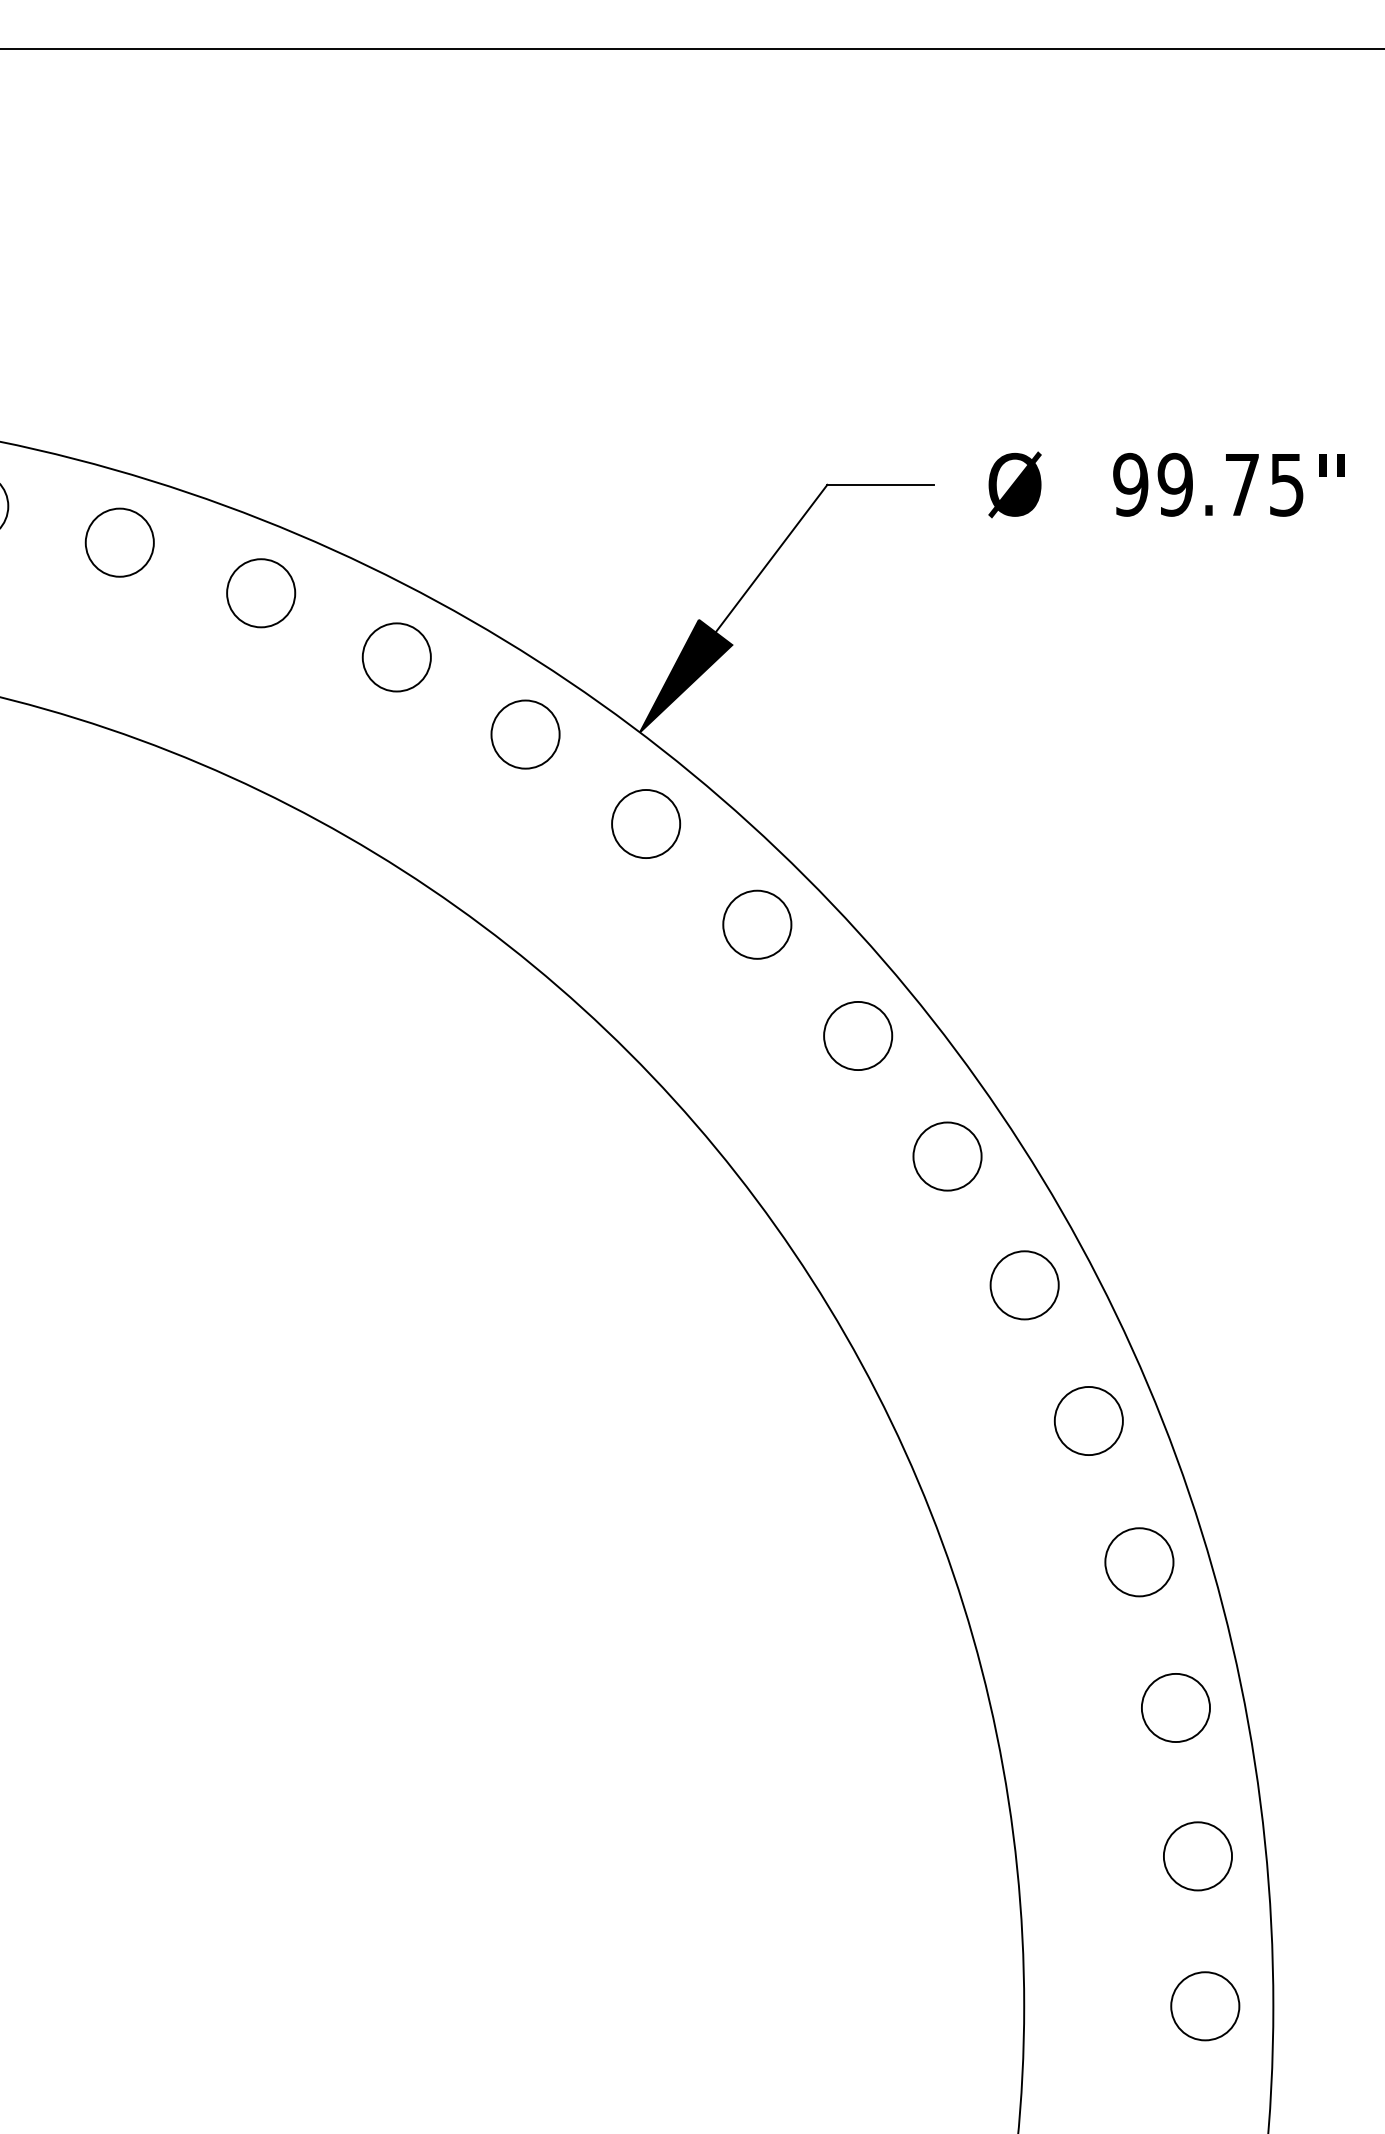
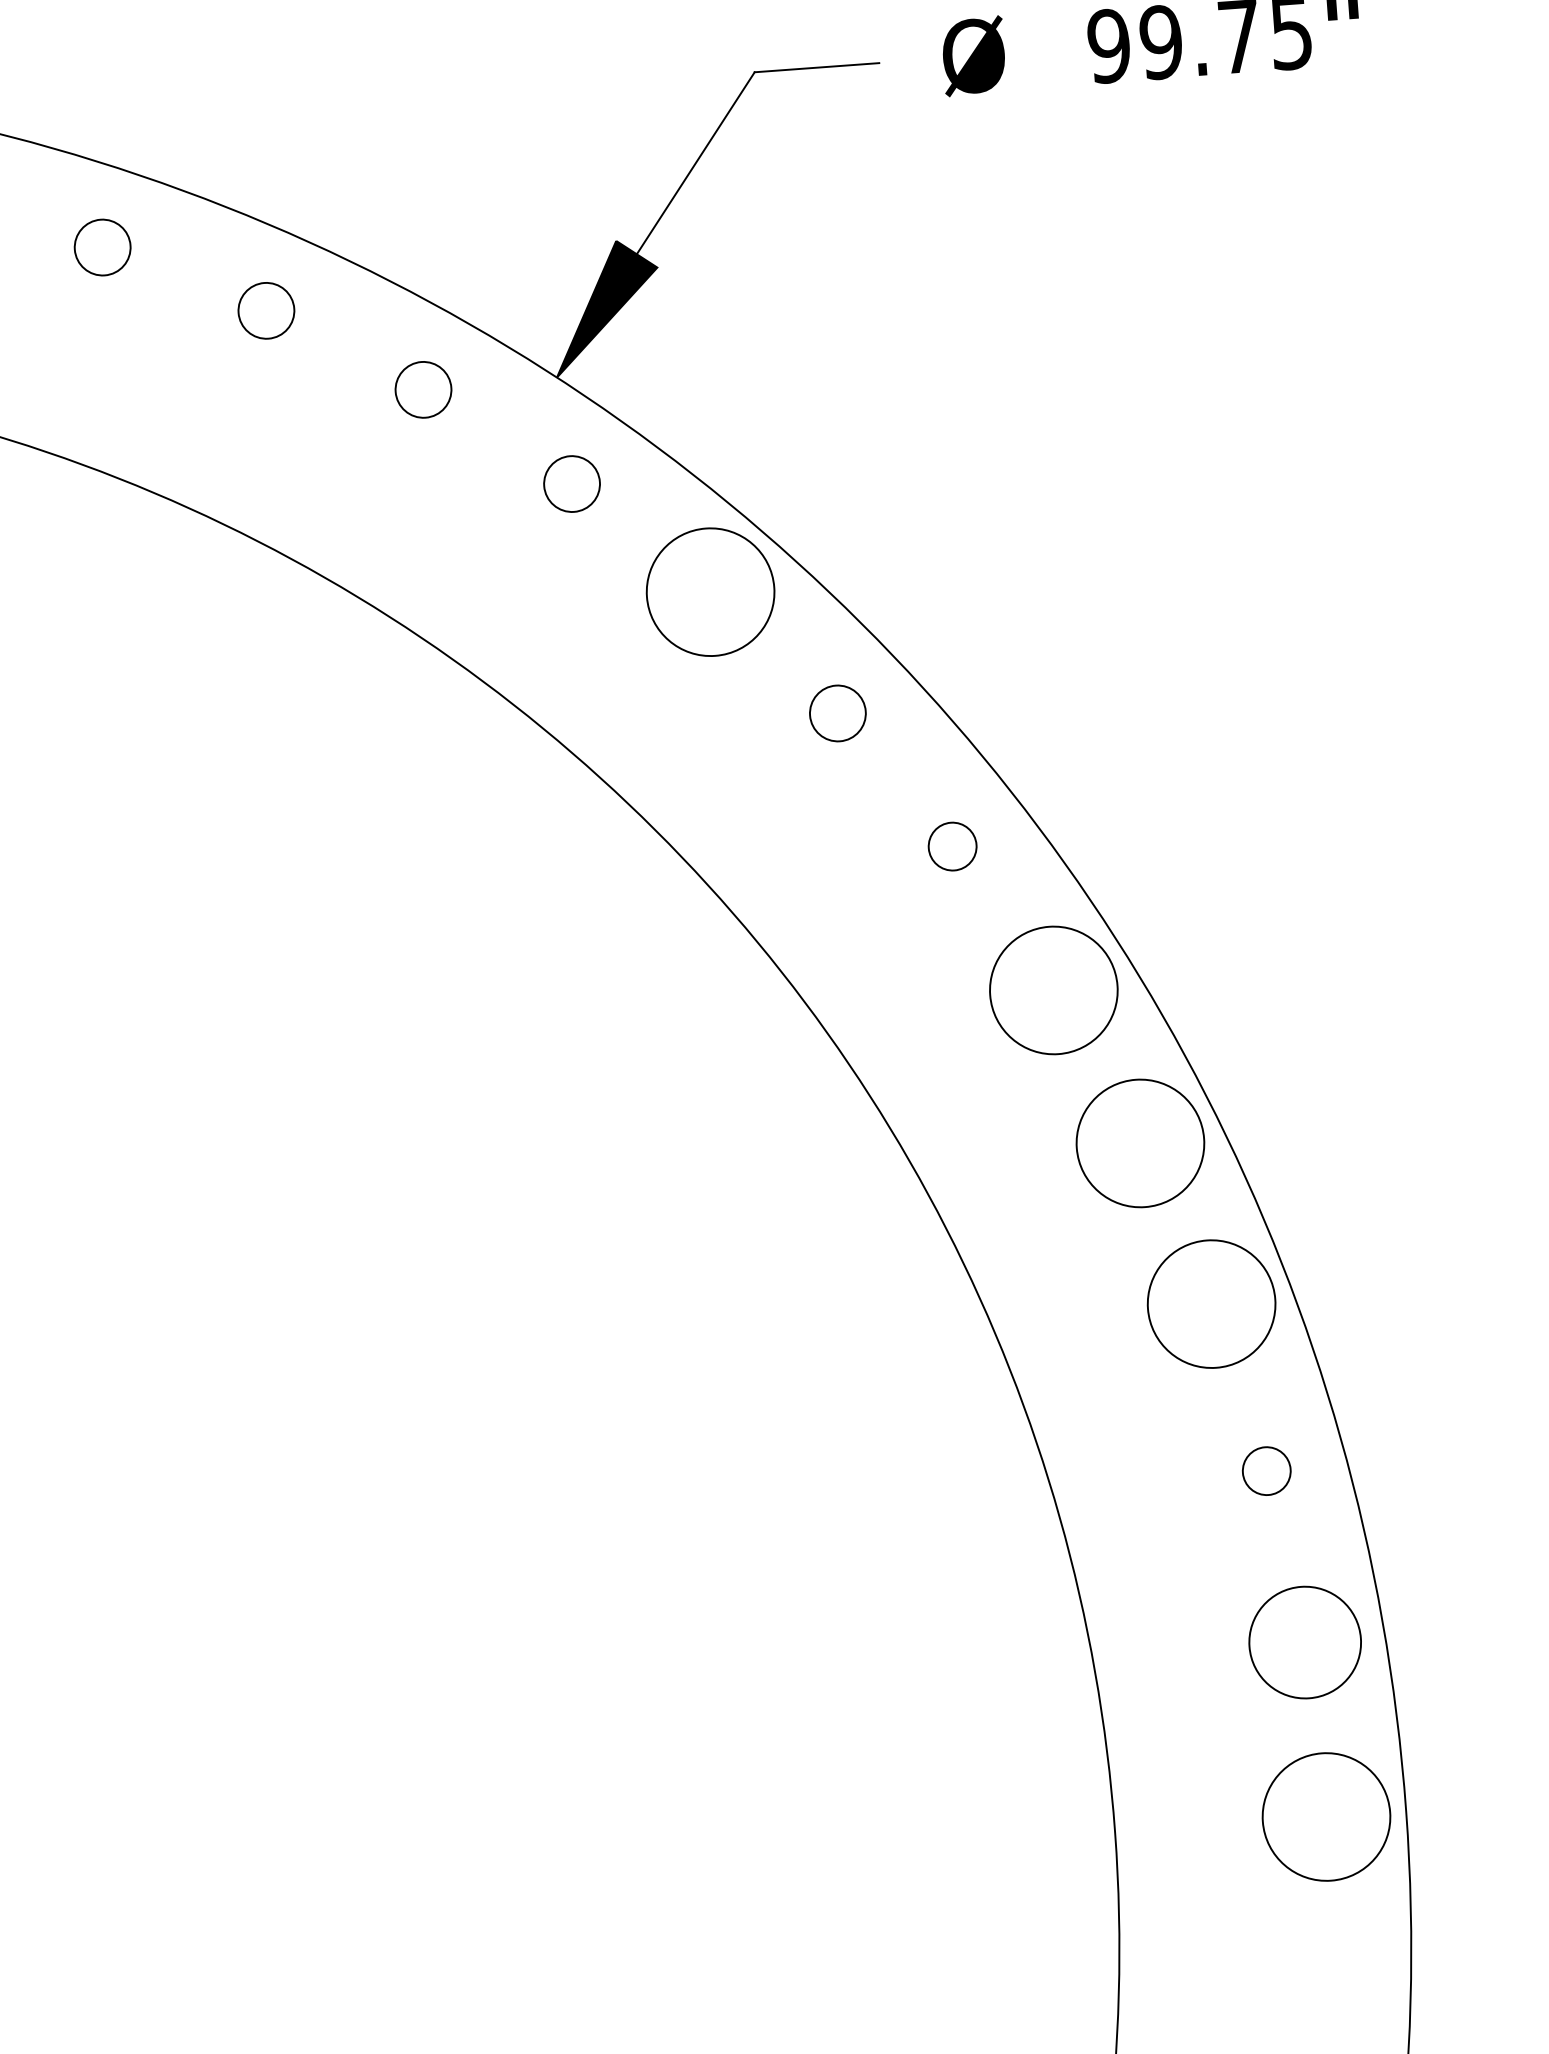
circle: (261, 593) -> (102, 247), size x0.7
circle: (396, 657) -> (266, 310), size x0.7
circle: (525, 734) -> (423, 389), size x0.7
circle: (646, 824) -> (572, 484), size x0.7
circle: (757, 924) -> (710, 591), size x1.6
circle: (858, 1035) -> (838, 712), size x0.7
circle: (947, 1156) -> (952, 846), size x0.6
circle: (1024, 1285) -> (1053, 990), size x1.6
circle: (1088, 1420) -> (1139, 1142), size x1.6
circle: (1139, 1562) -> (1211, 1304), size x1.6
circle: (1175, 1707) -> (1266, 1470), size x0.6
circle: (1197, 1856) -> (1304, 1642), size x1.4
circle: (1205, 2006) -> (1326, 1817), size x1.6

